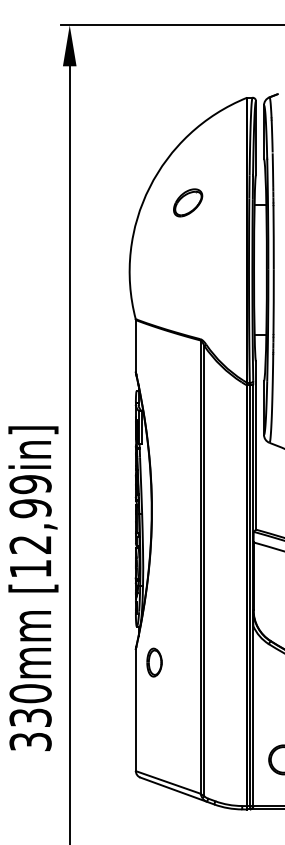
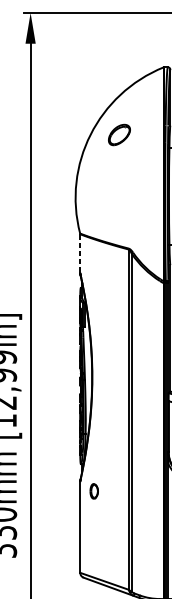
part: (188, 202) -> (119, 134), moved
line: (135, 346) -> (79, 254), solid -> dashed
part: (154, 662) -> (94, 491), size x0.7

